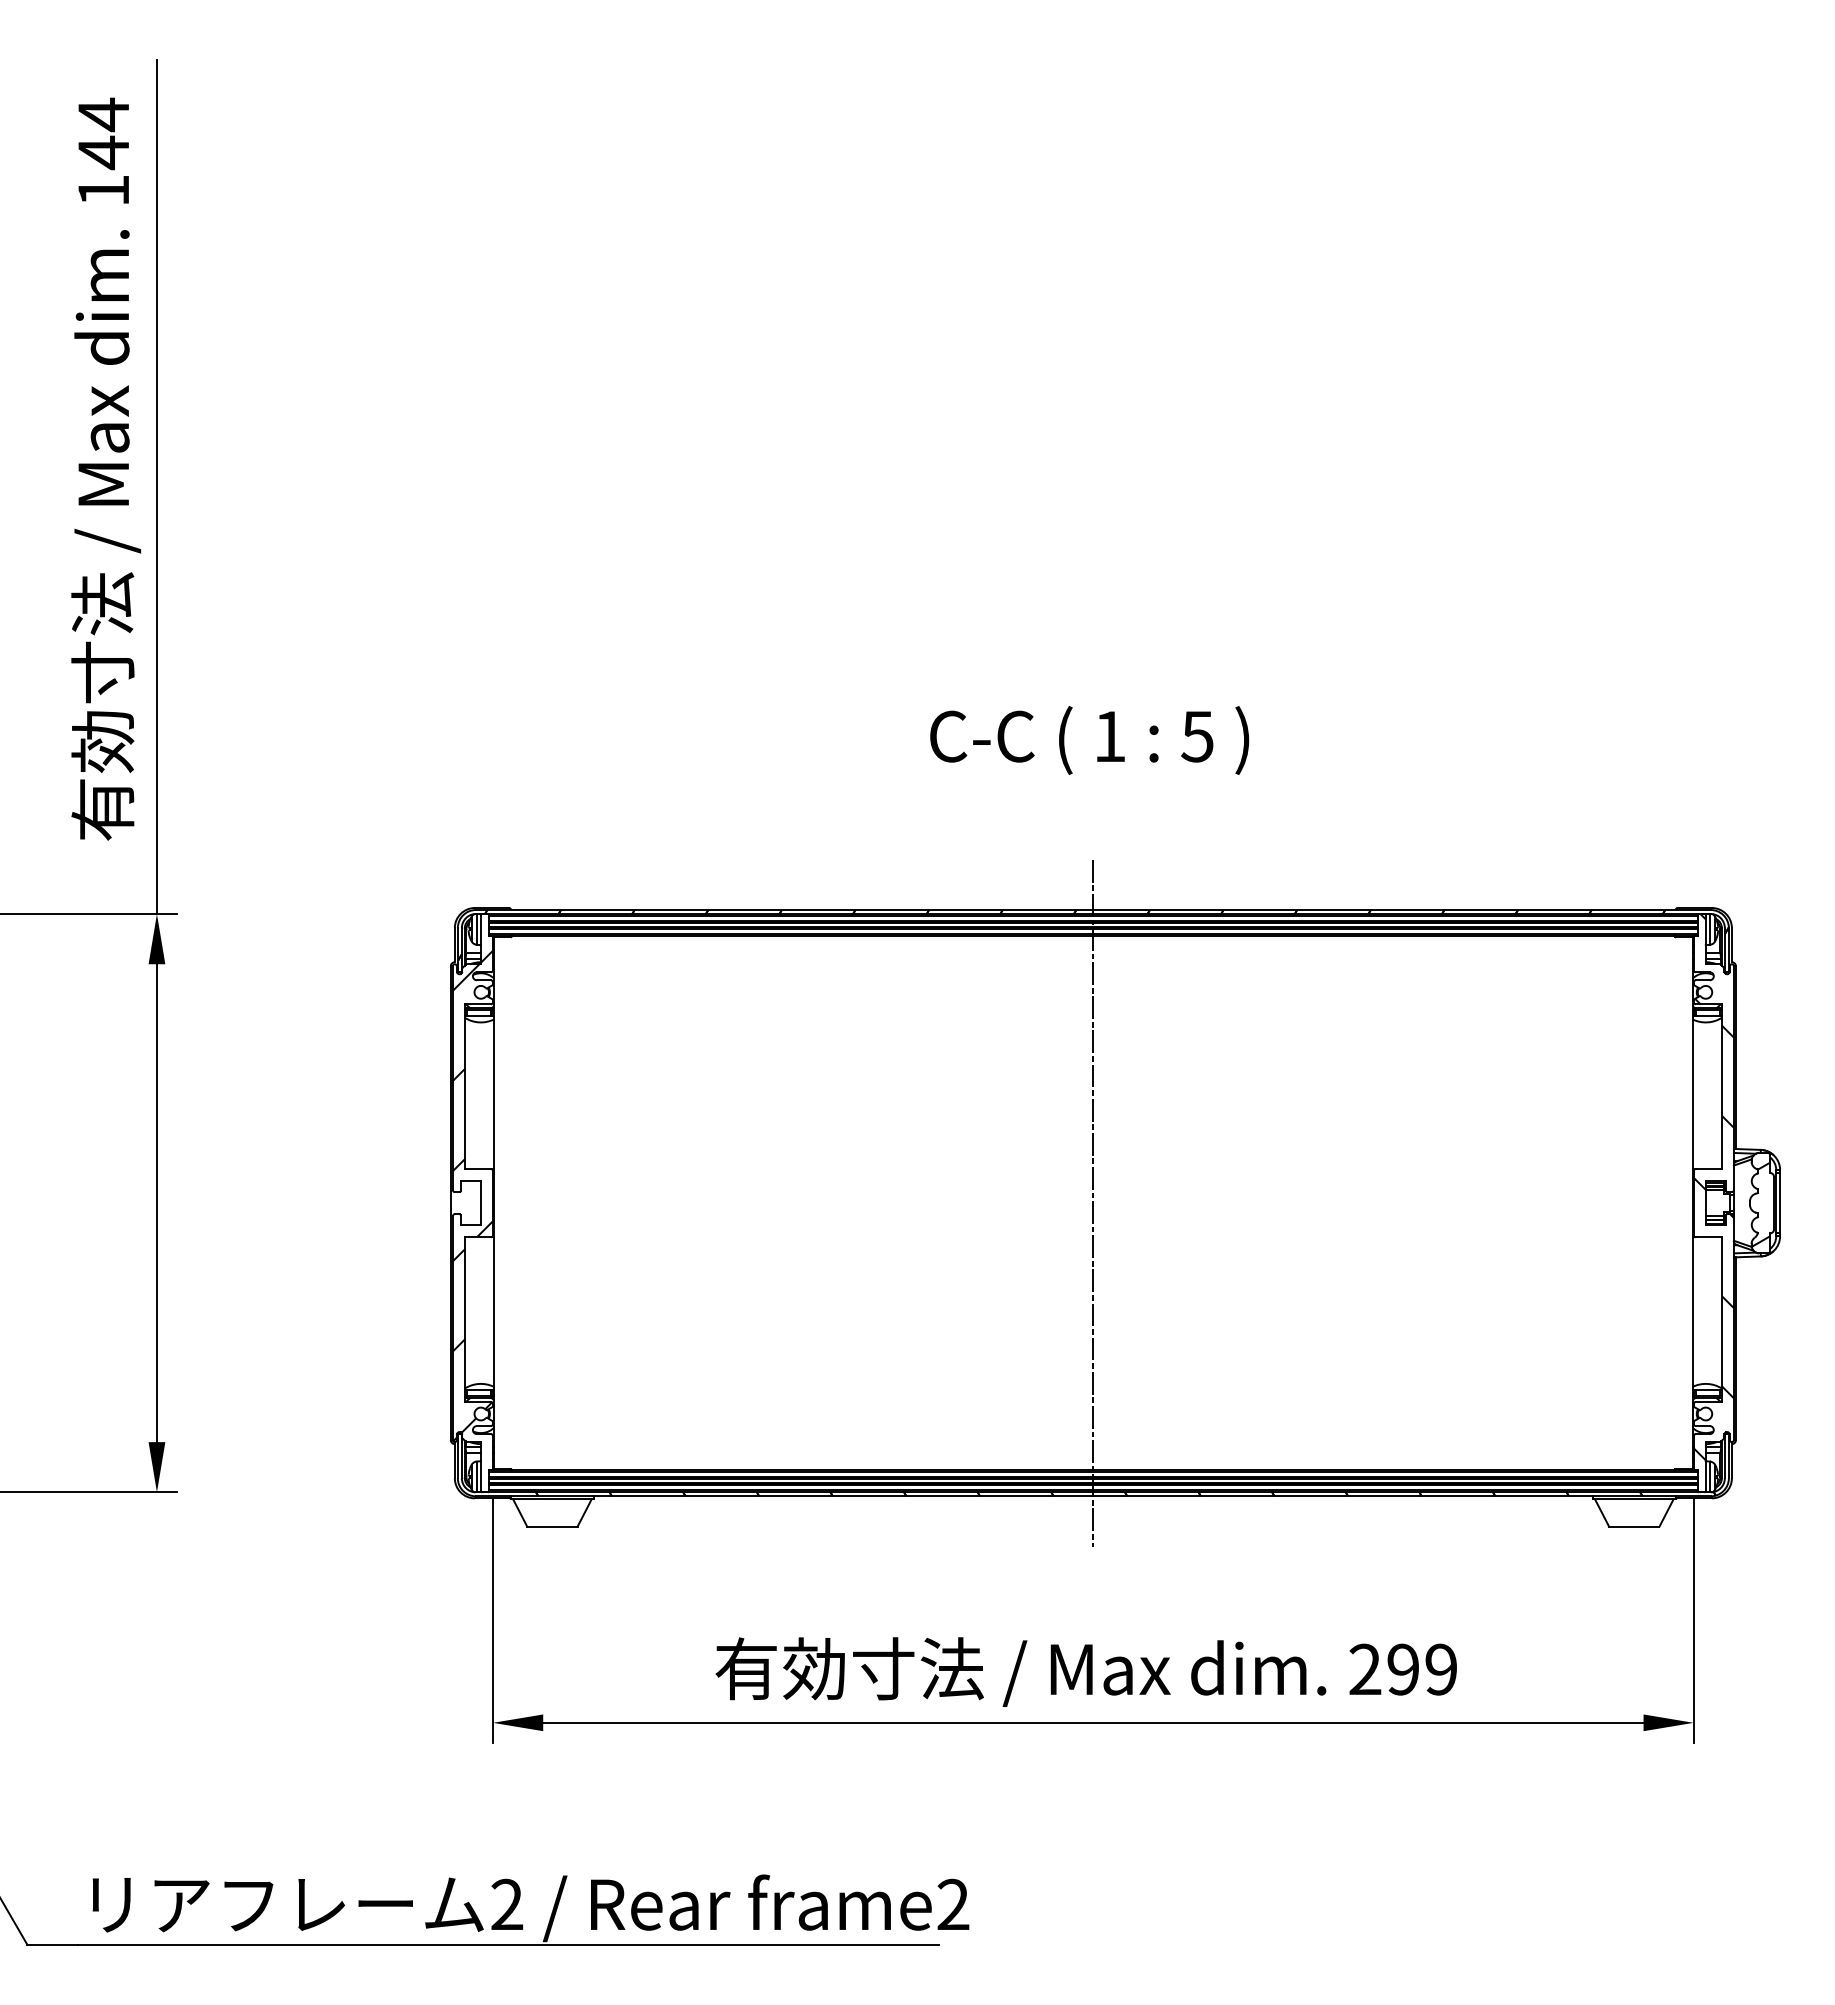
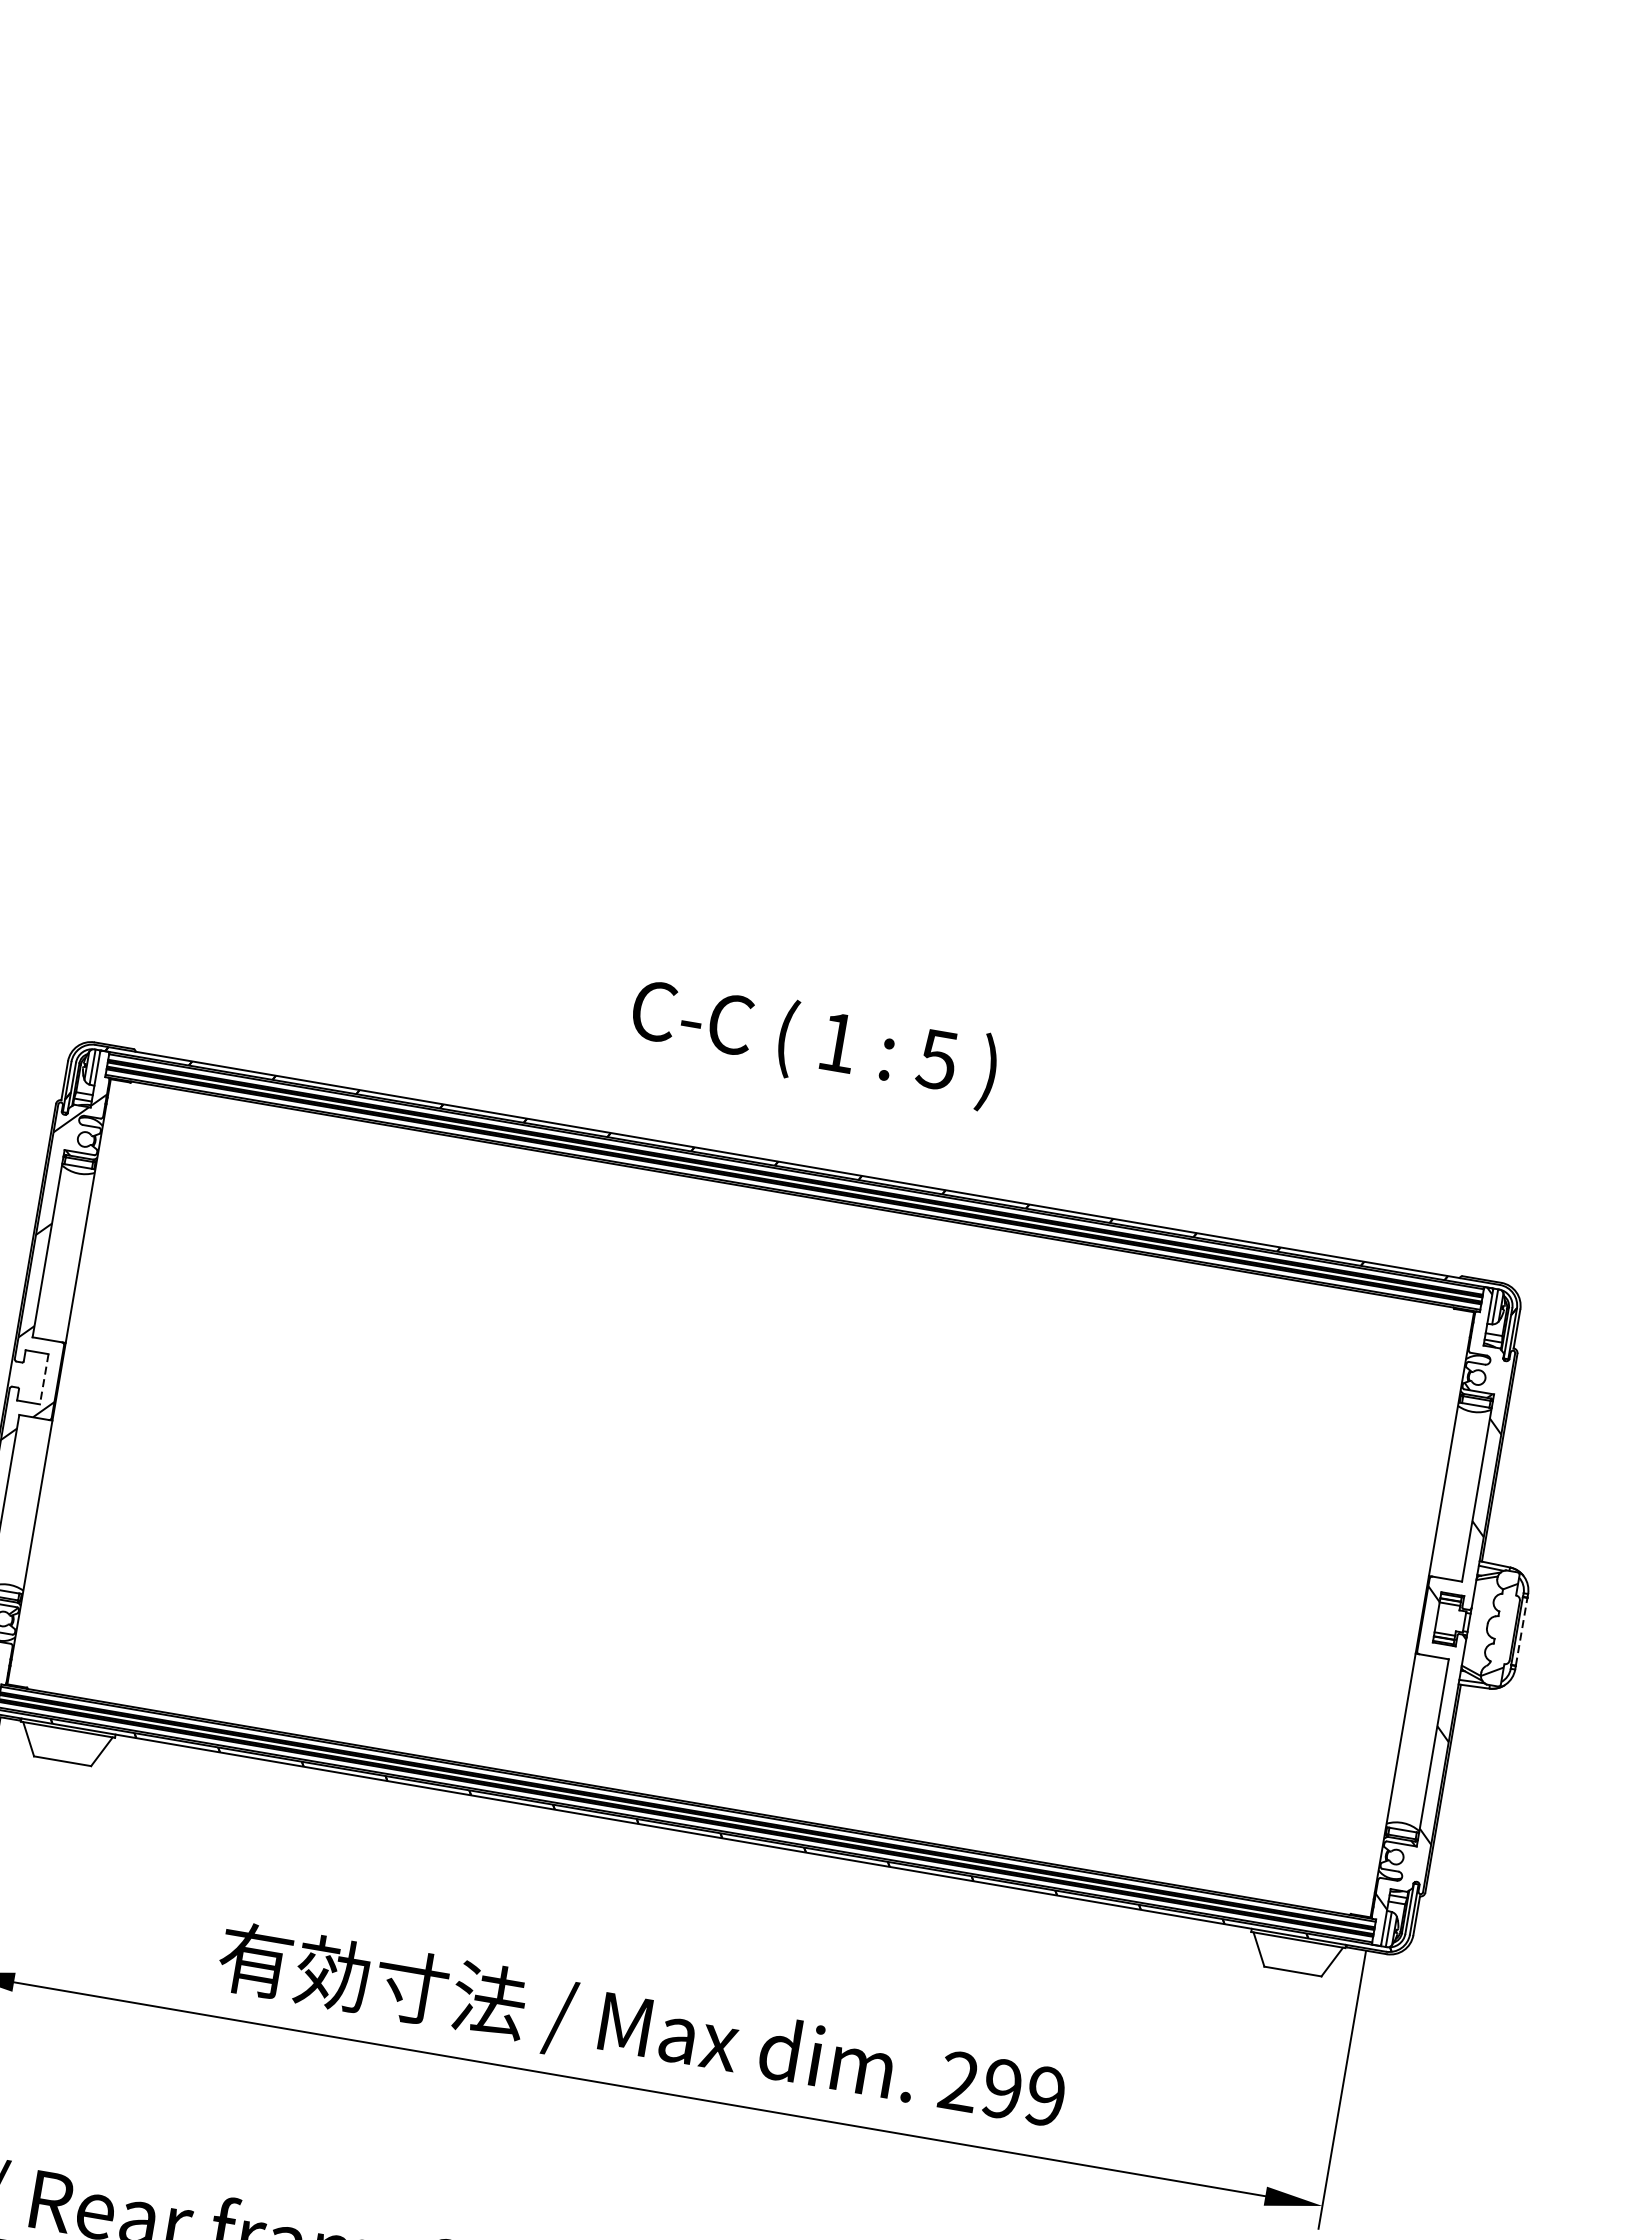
text: (1089, 740) -> (813, 1043), moved
line: (1093, 1202) -> (740, 1497), removed
line: (480, 1203) -> (43, 1379), solid -> dashed
line: (1780, 1203) -> (1522, 1632), solid -> dashed

